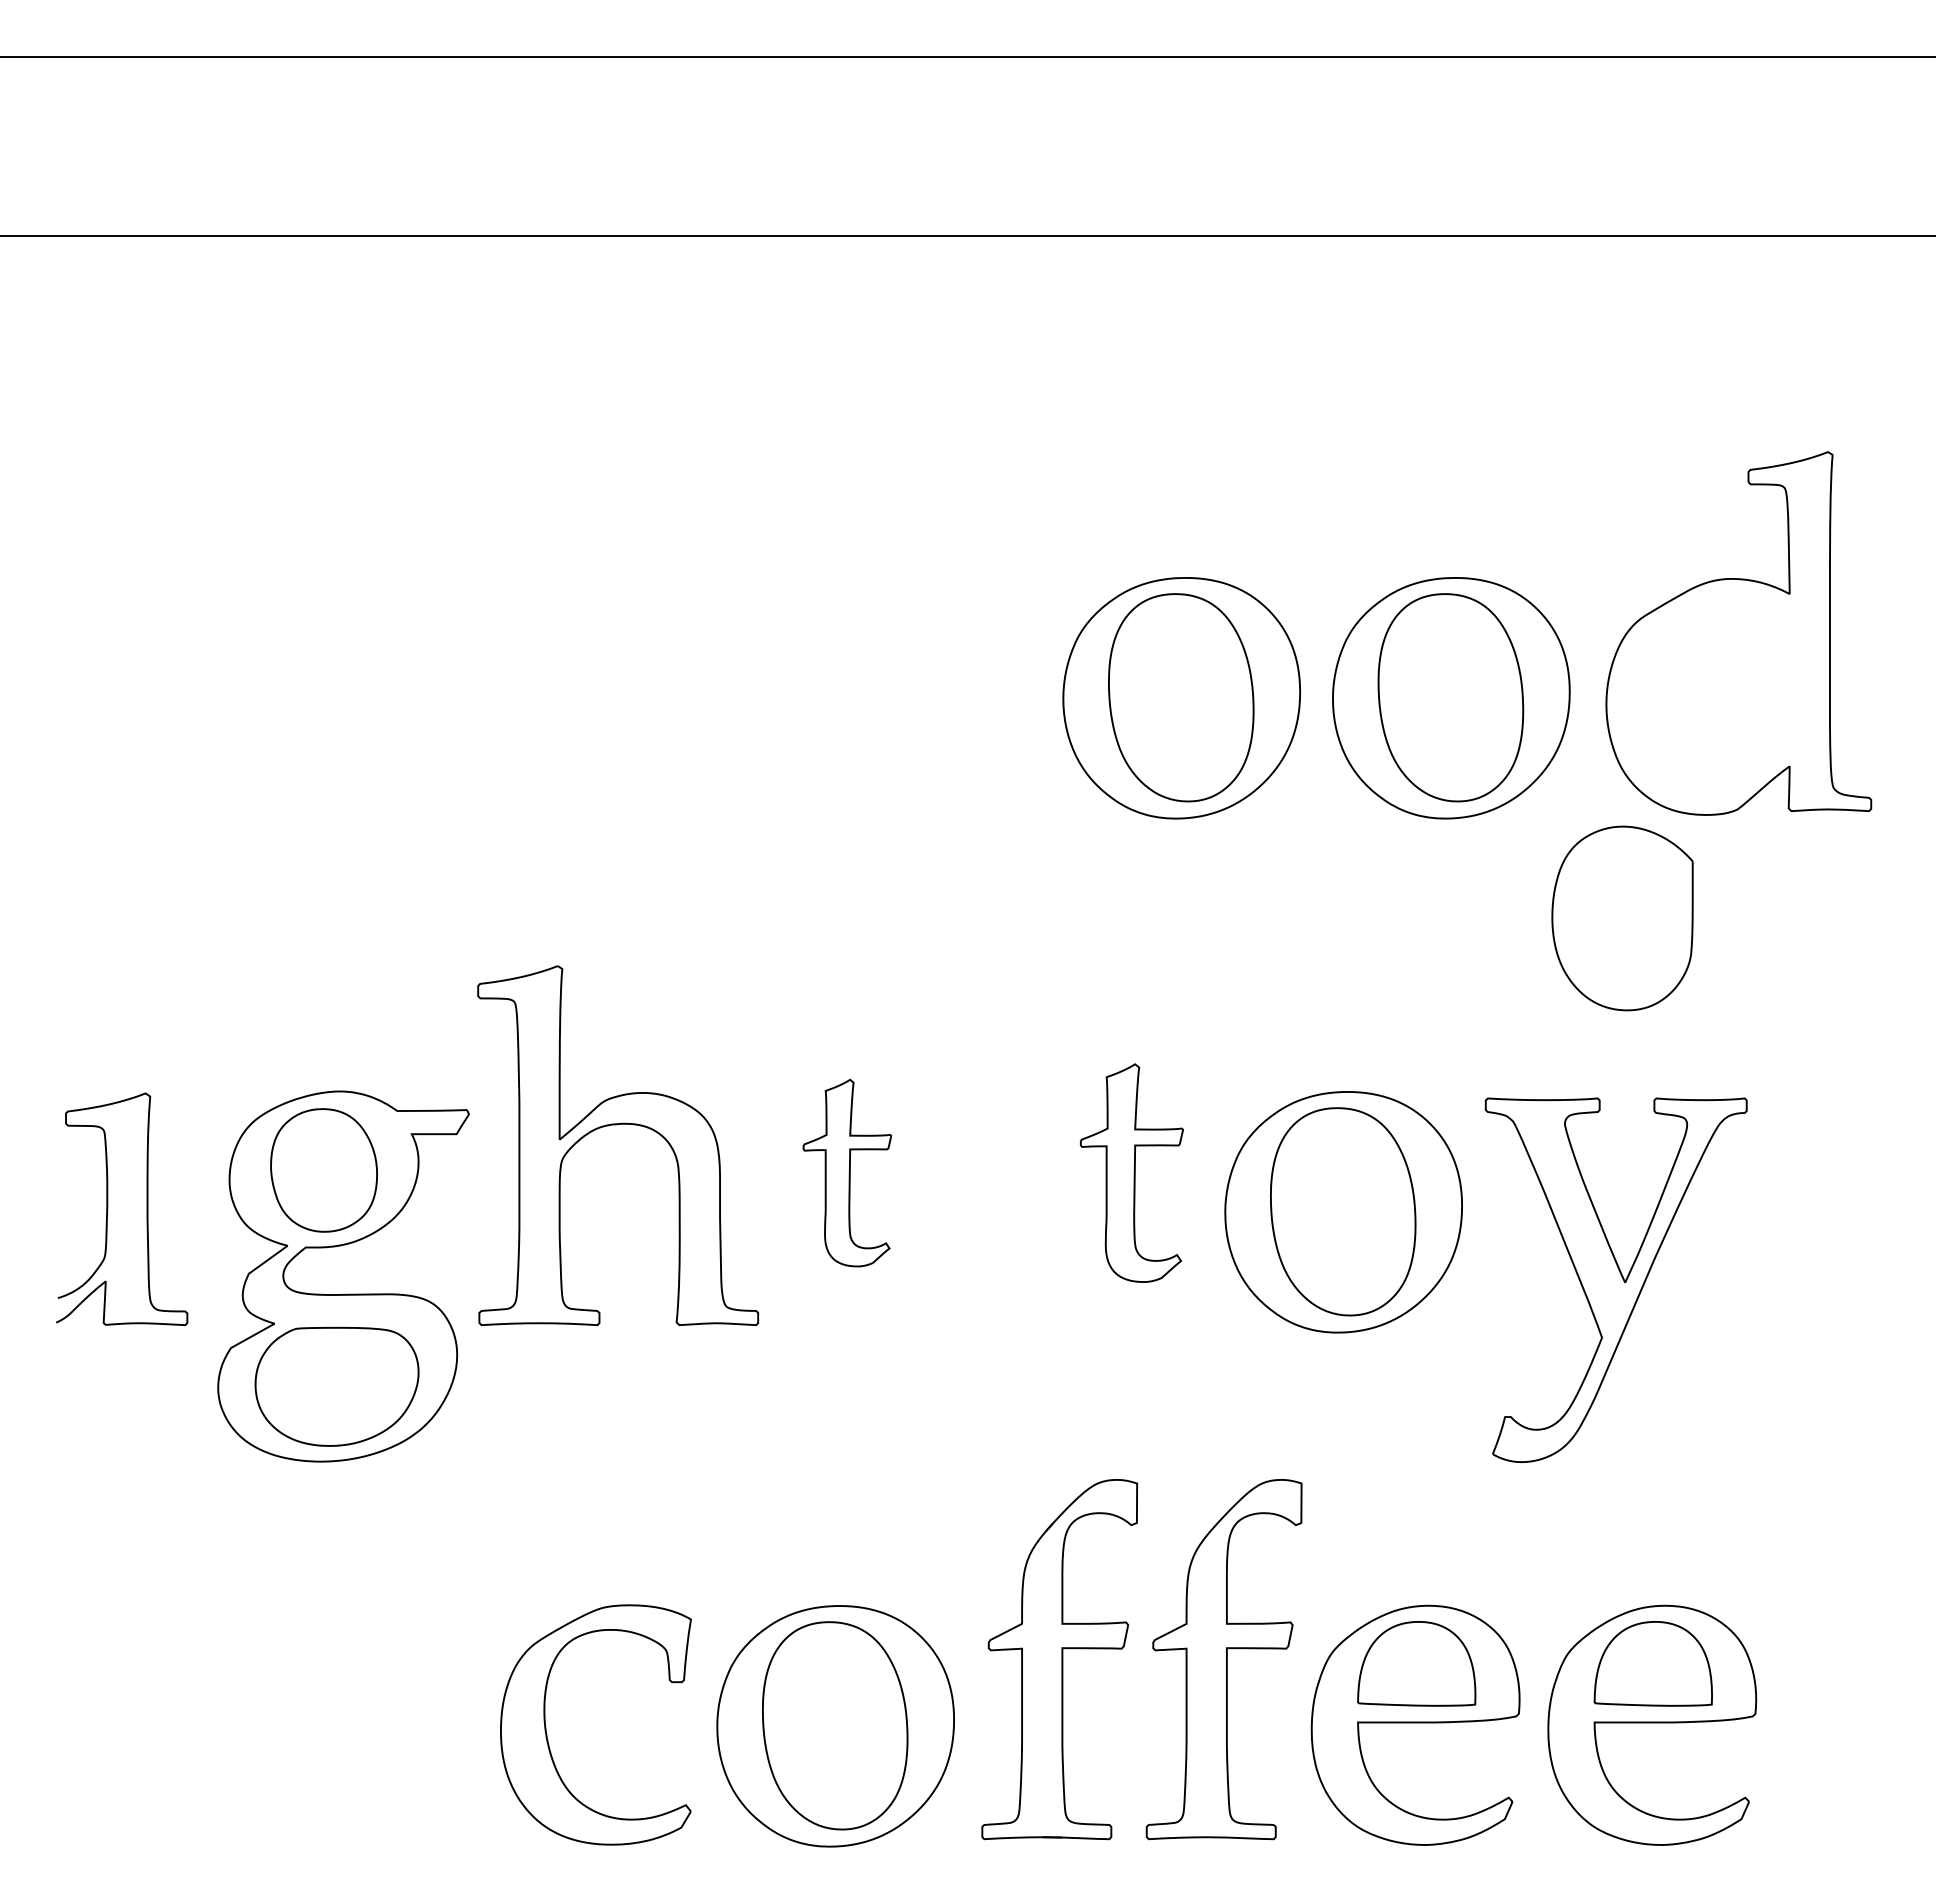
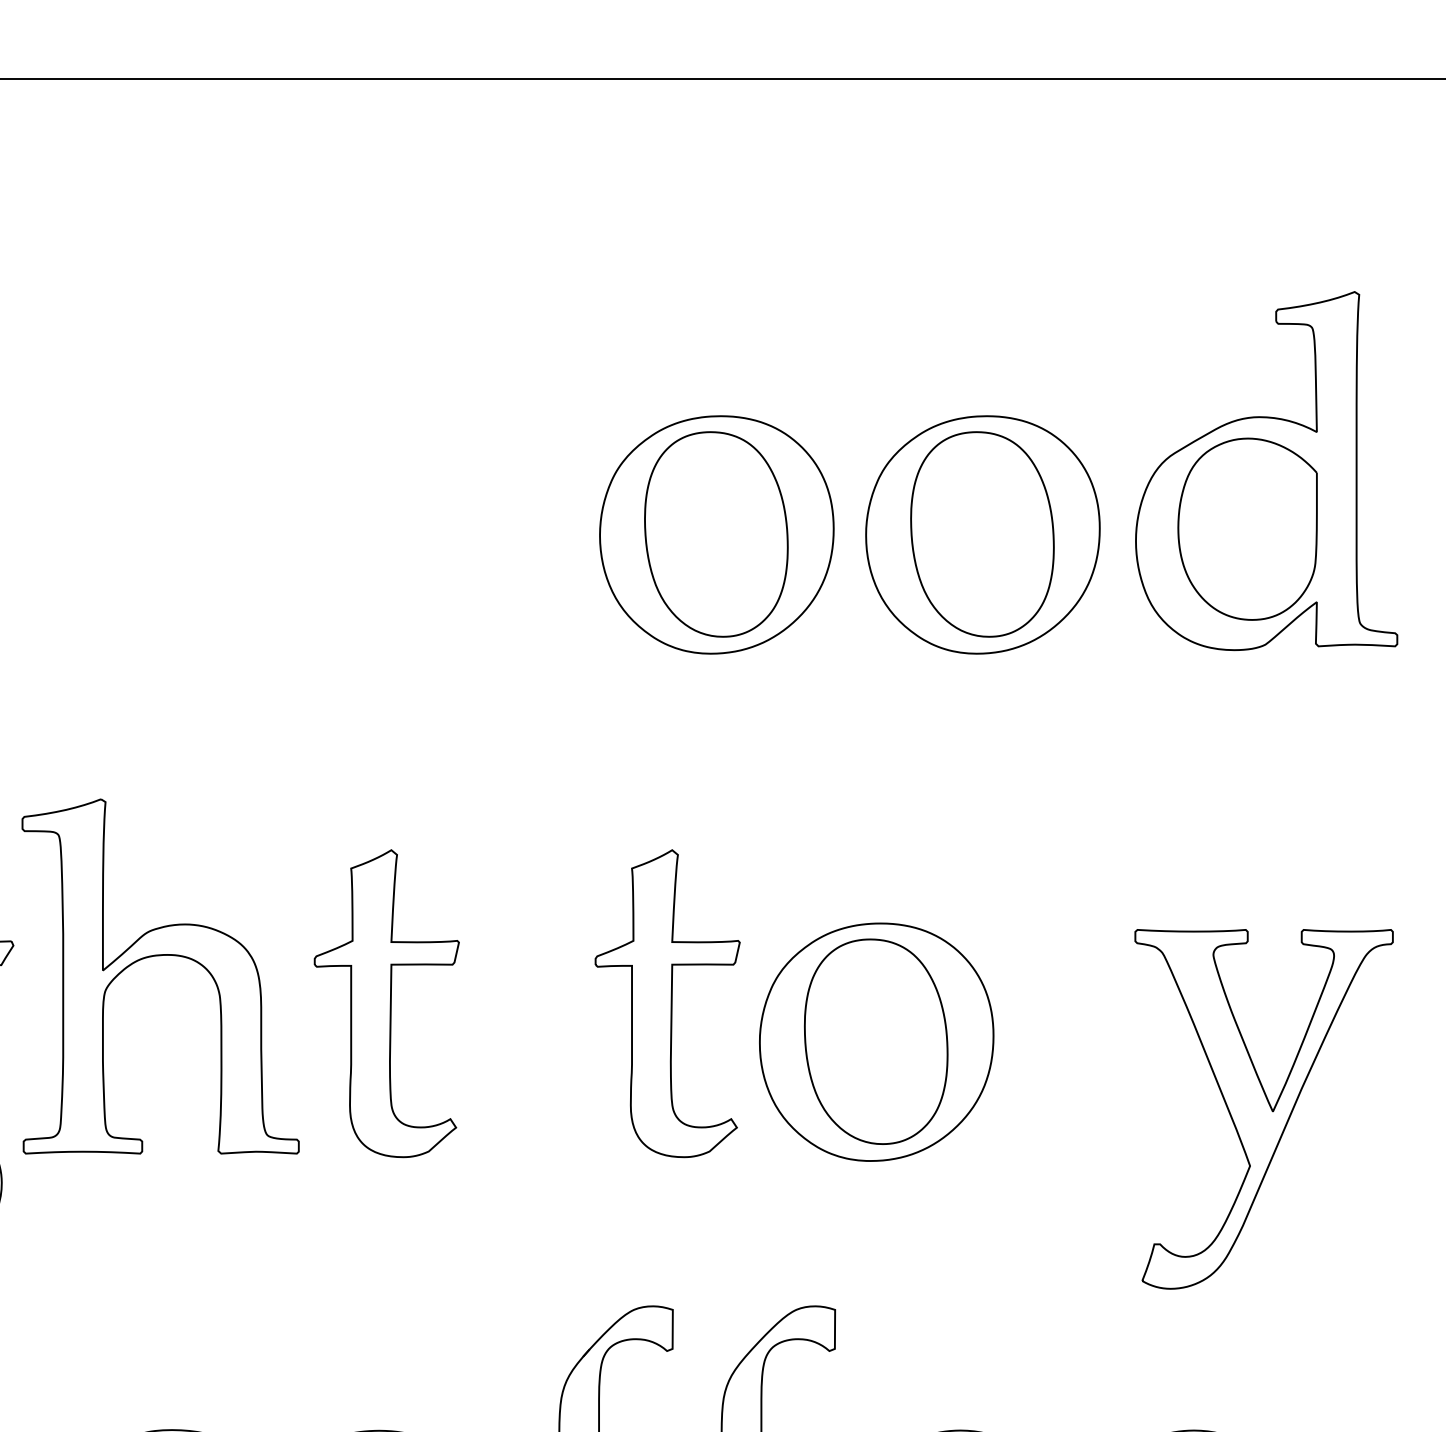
part: (1622, 918) -> (1247, 529), moved
part: (847, 1172) -> (387, 1002), size x1.67
part: (1131, 1172) -> (667, 1002), size x1.43
part: (1615, 1279) -> (1263, 1108), moved

